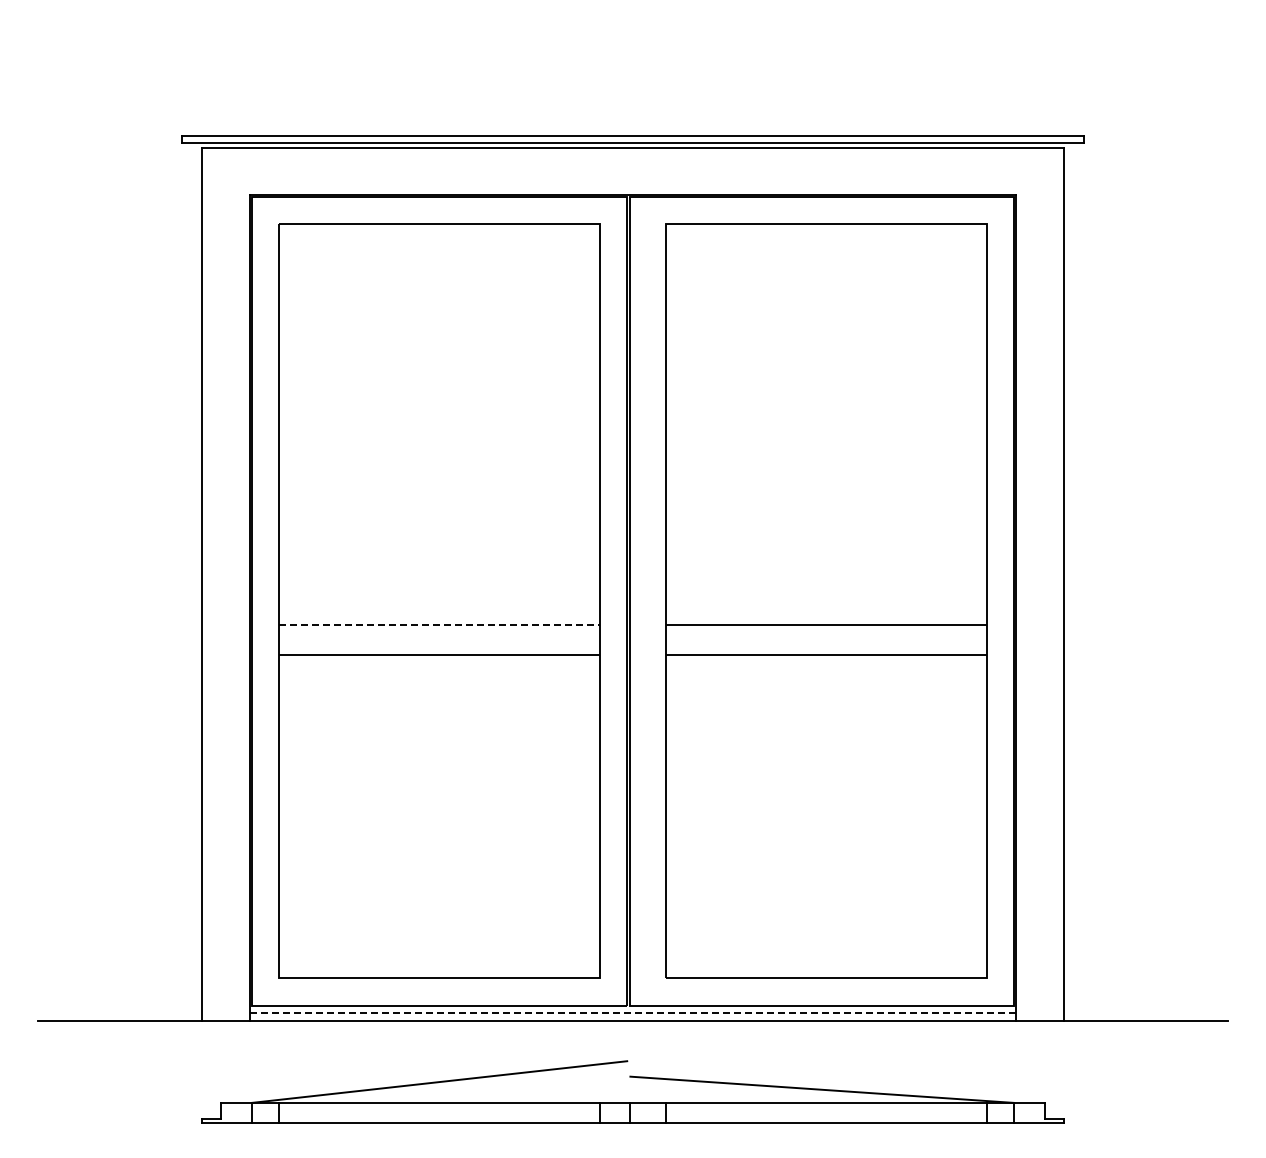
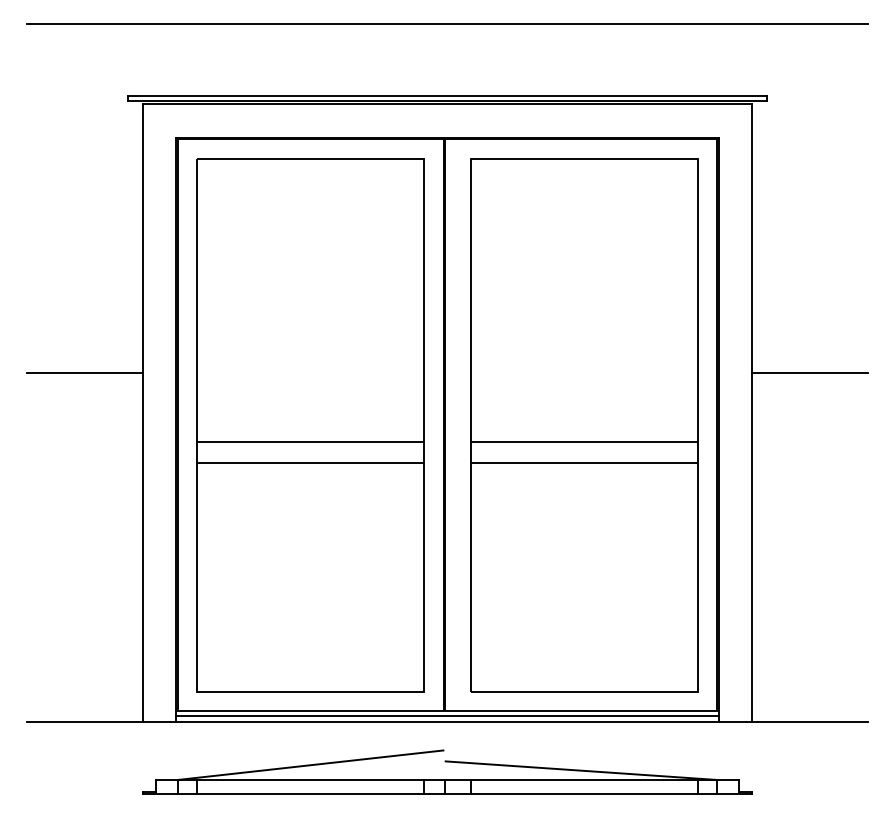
line: (632, 34) -> (447, 24), added
line: (119, 527) -> (84, 373), added
line: (1145, 527) -> (809, 373), added
line: (440, 624) -> (311, 441), dashed -> solid
line: (633, 1012) -> (447, 716), dashed -> solid

